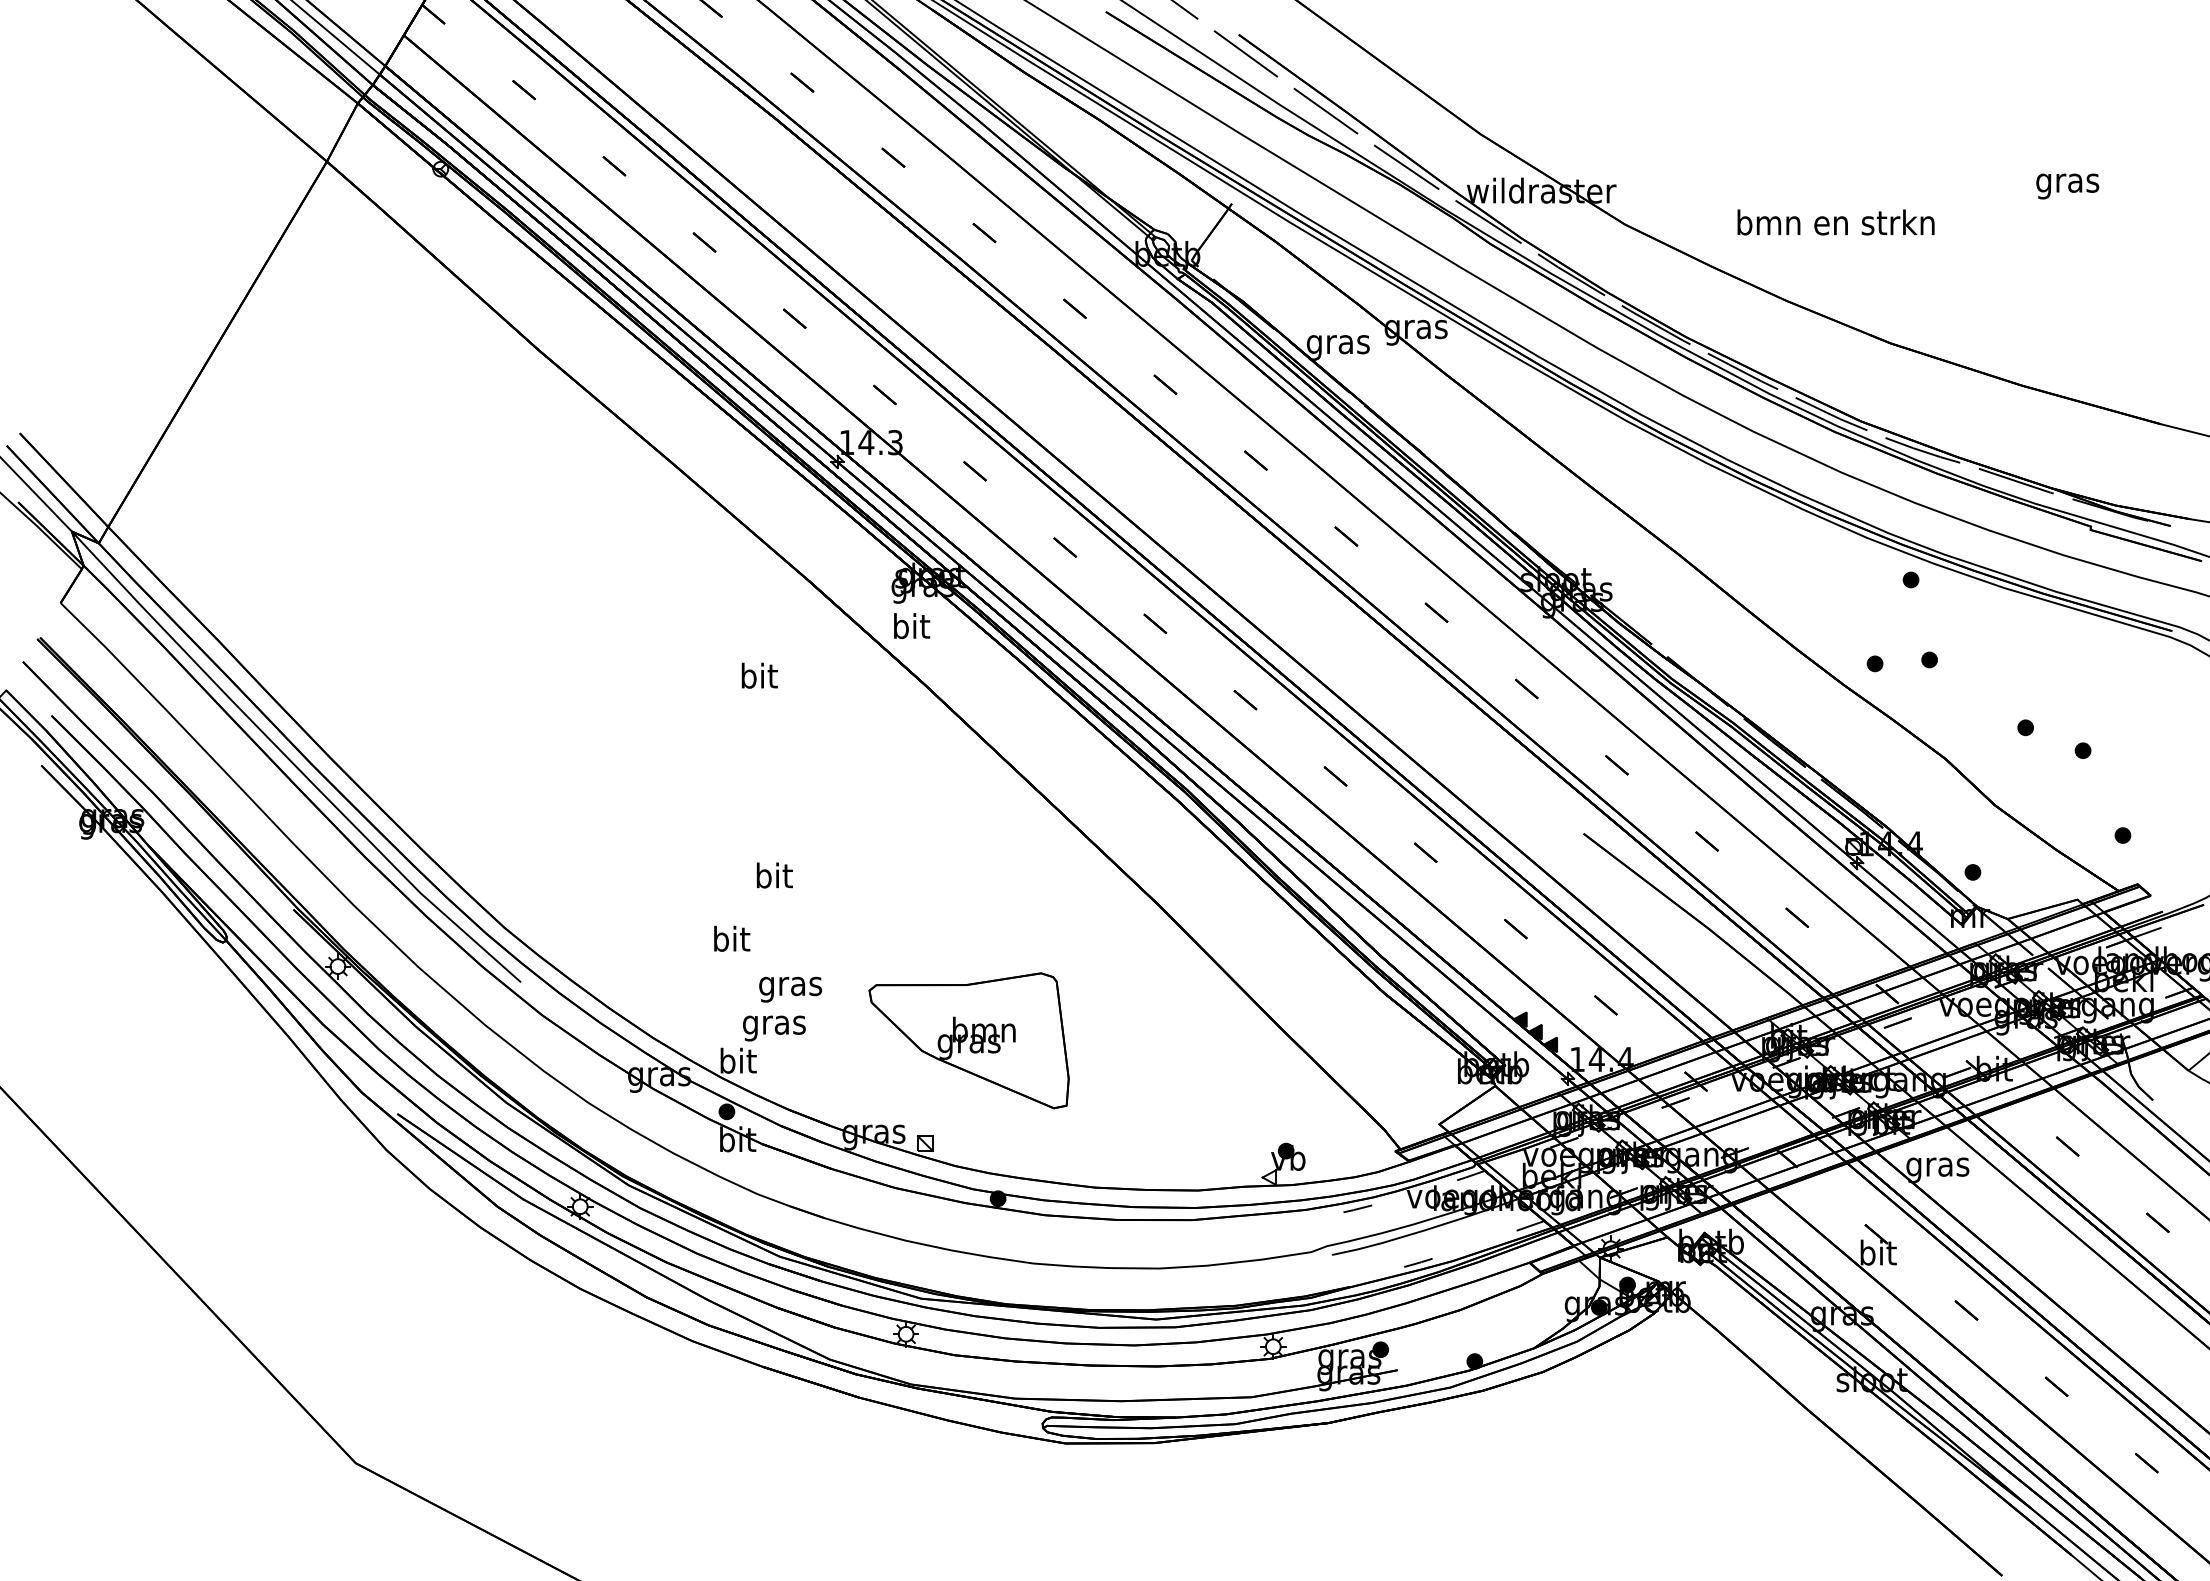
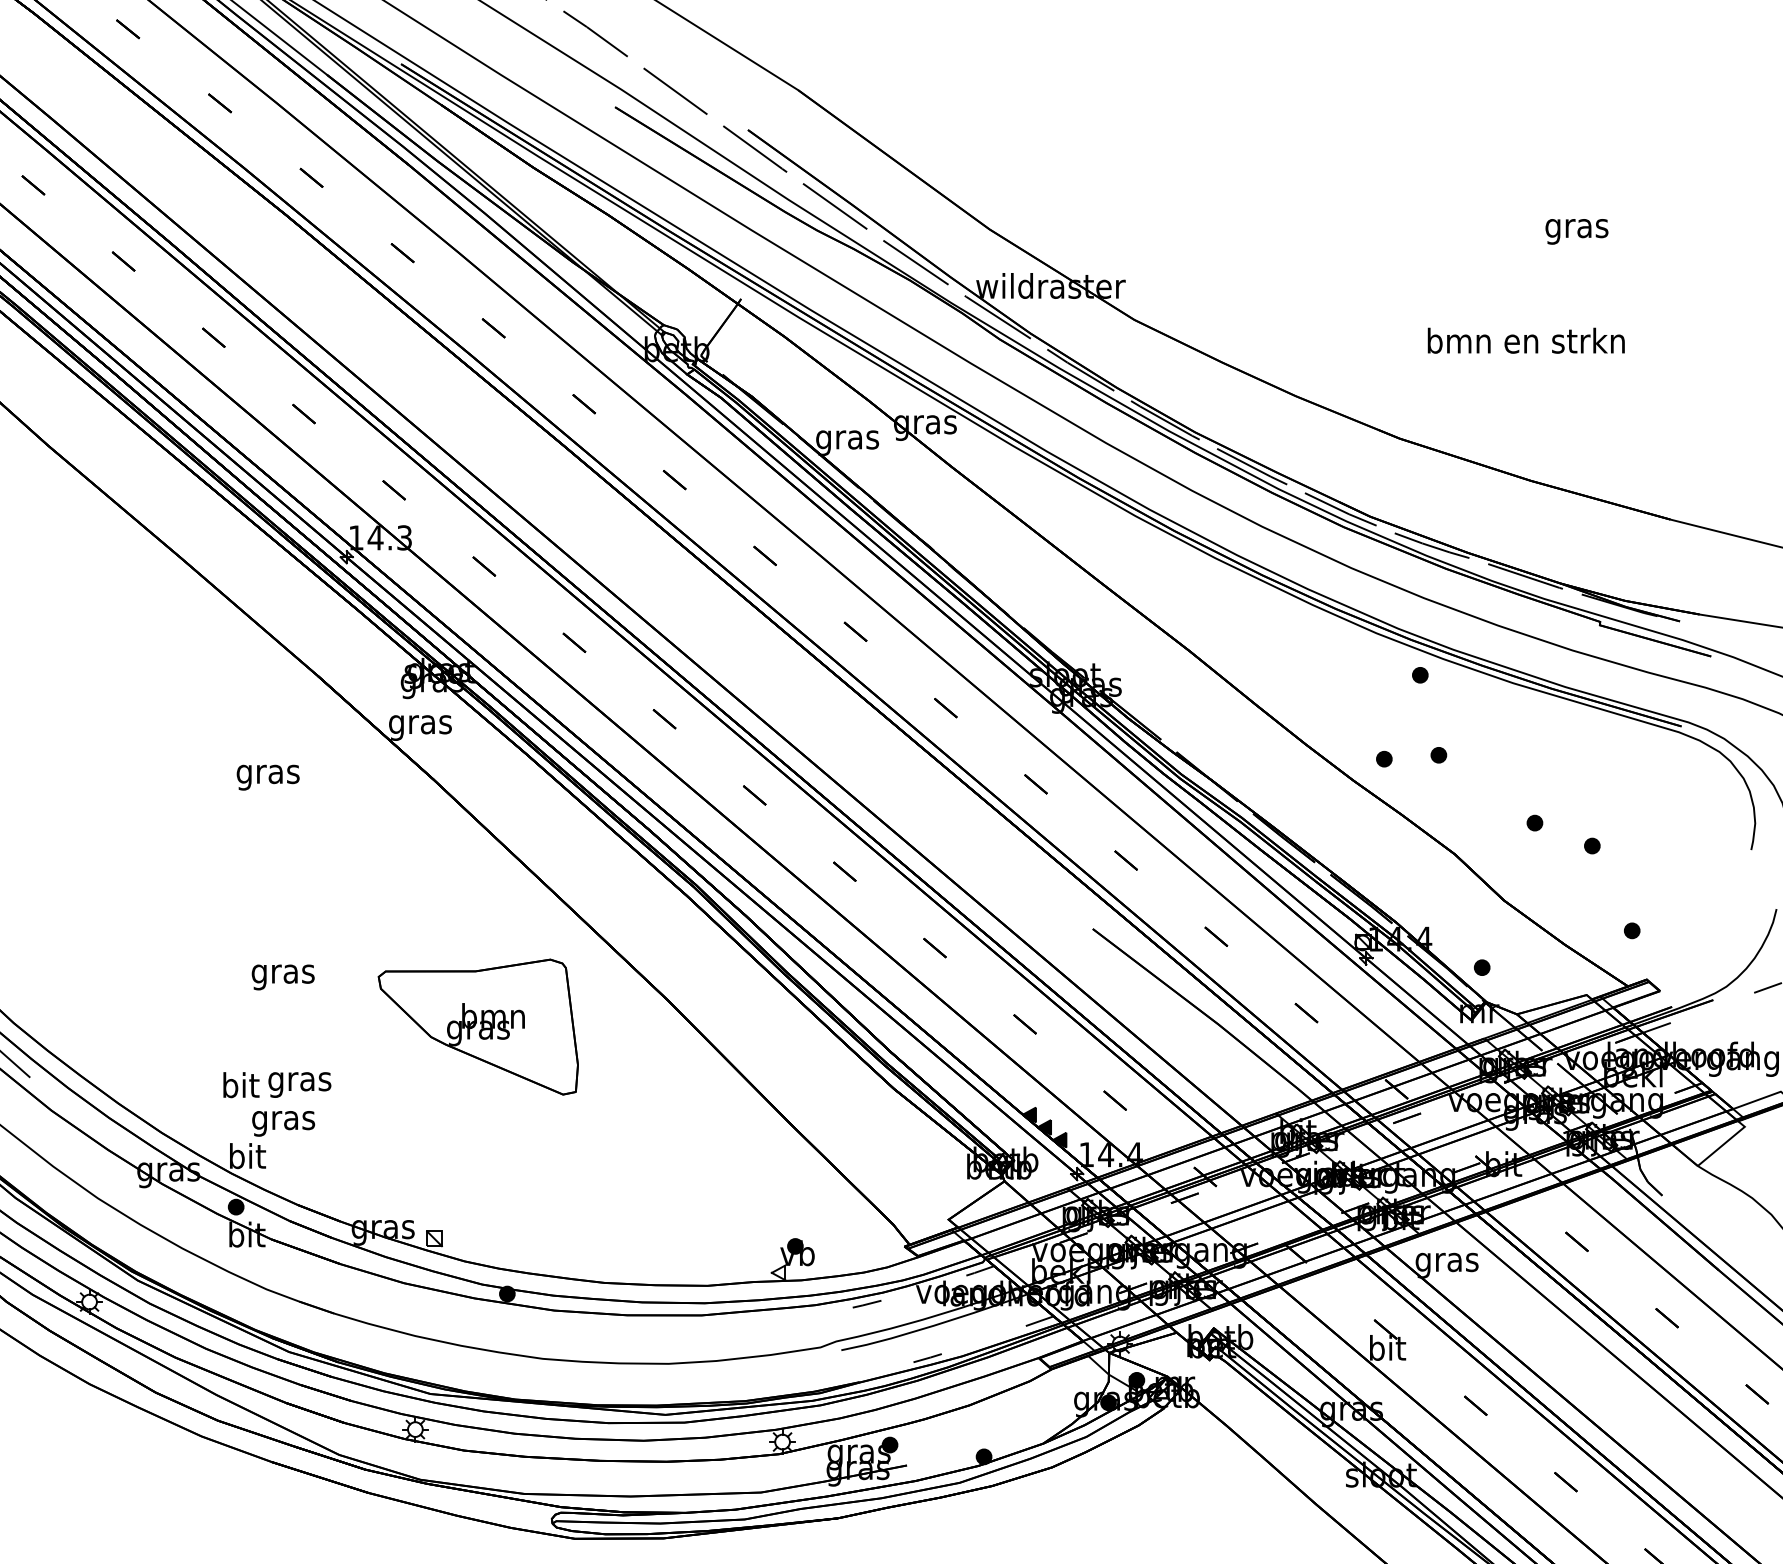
text: (2067, 186) -> (1576, 231), moved
text: (1835, 222) -> (1525, 340), moved
text: (910, 629) -> (419, 724), bit -> gras
text: (758, 678) -> (267, 773), bit -> gras
text: (773, 878) -> (282, 973), bit -> gras
text: (732, 938) -> (241, 1084), moved
part: (968, 1040) -> (477, 1026), moved

